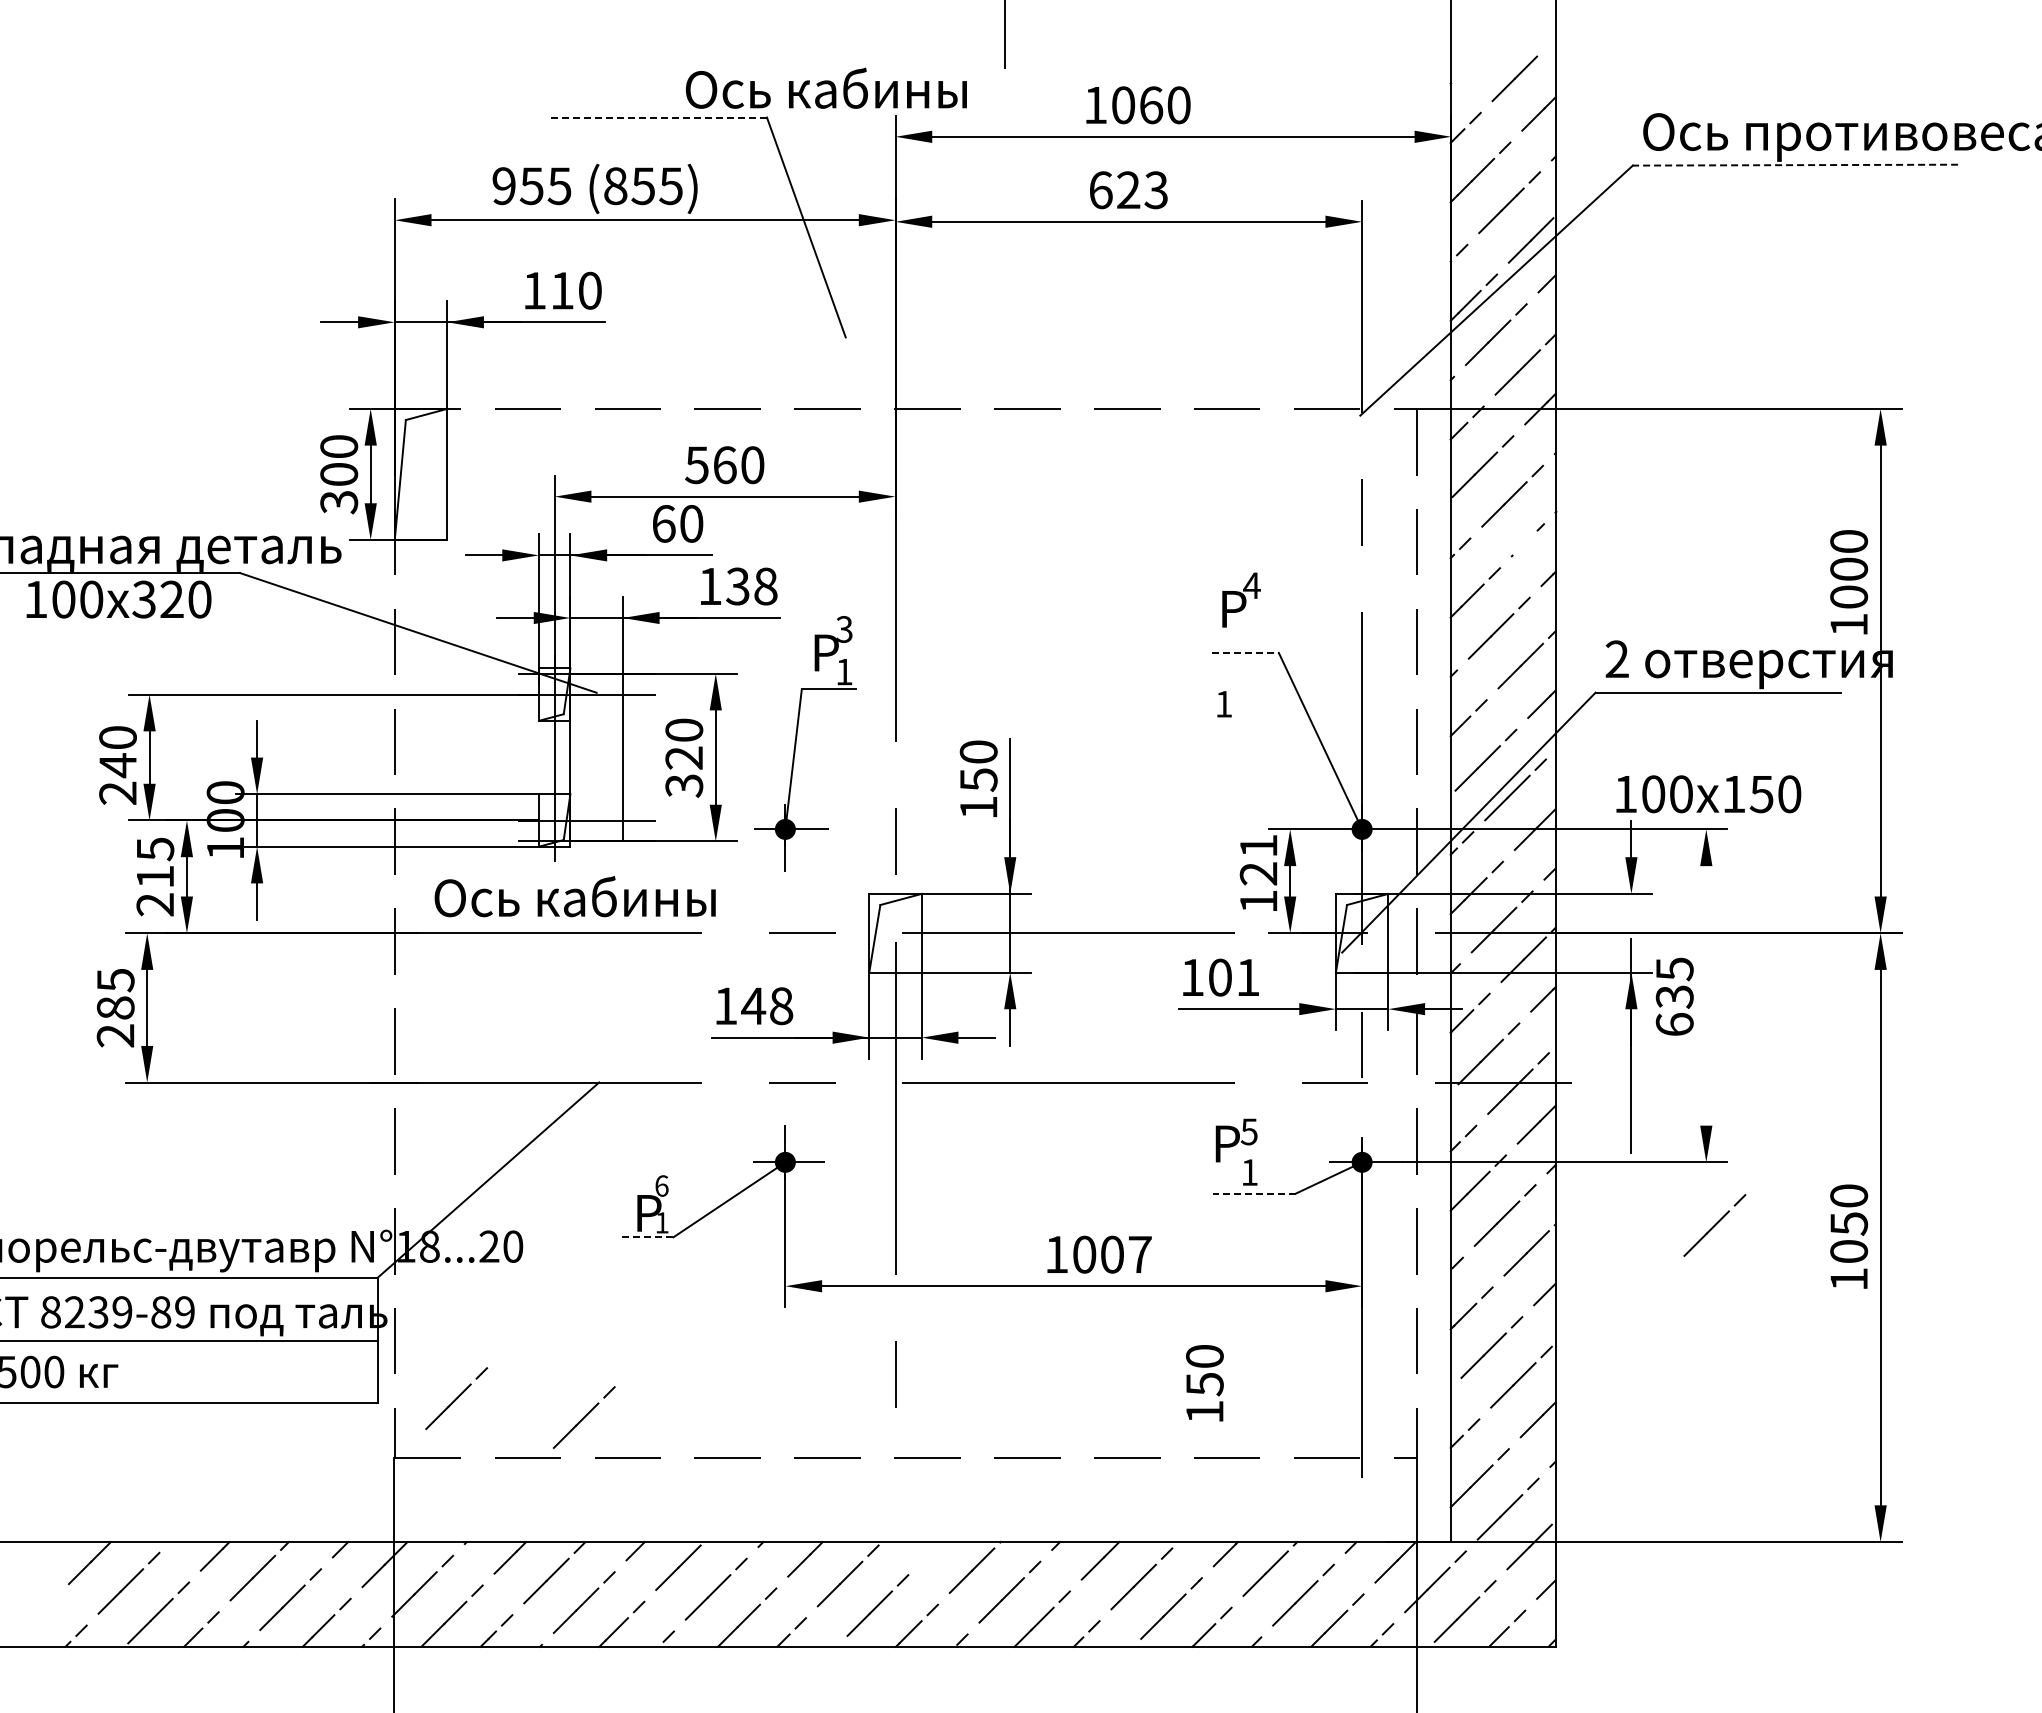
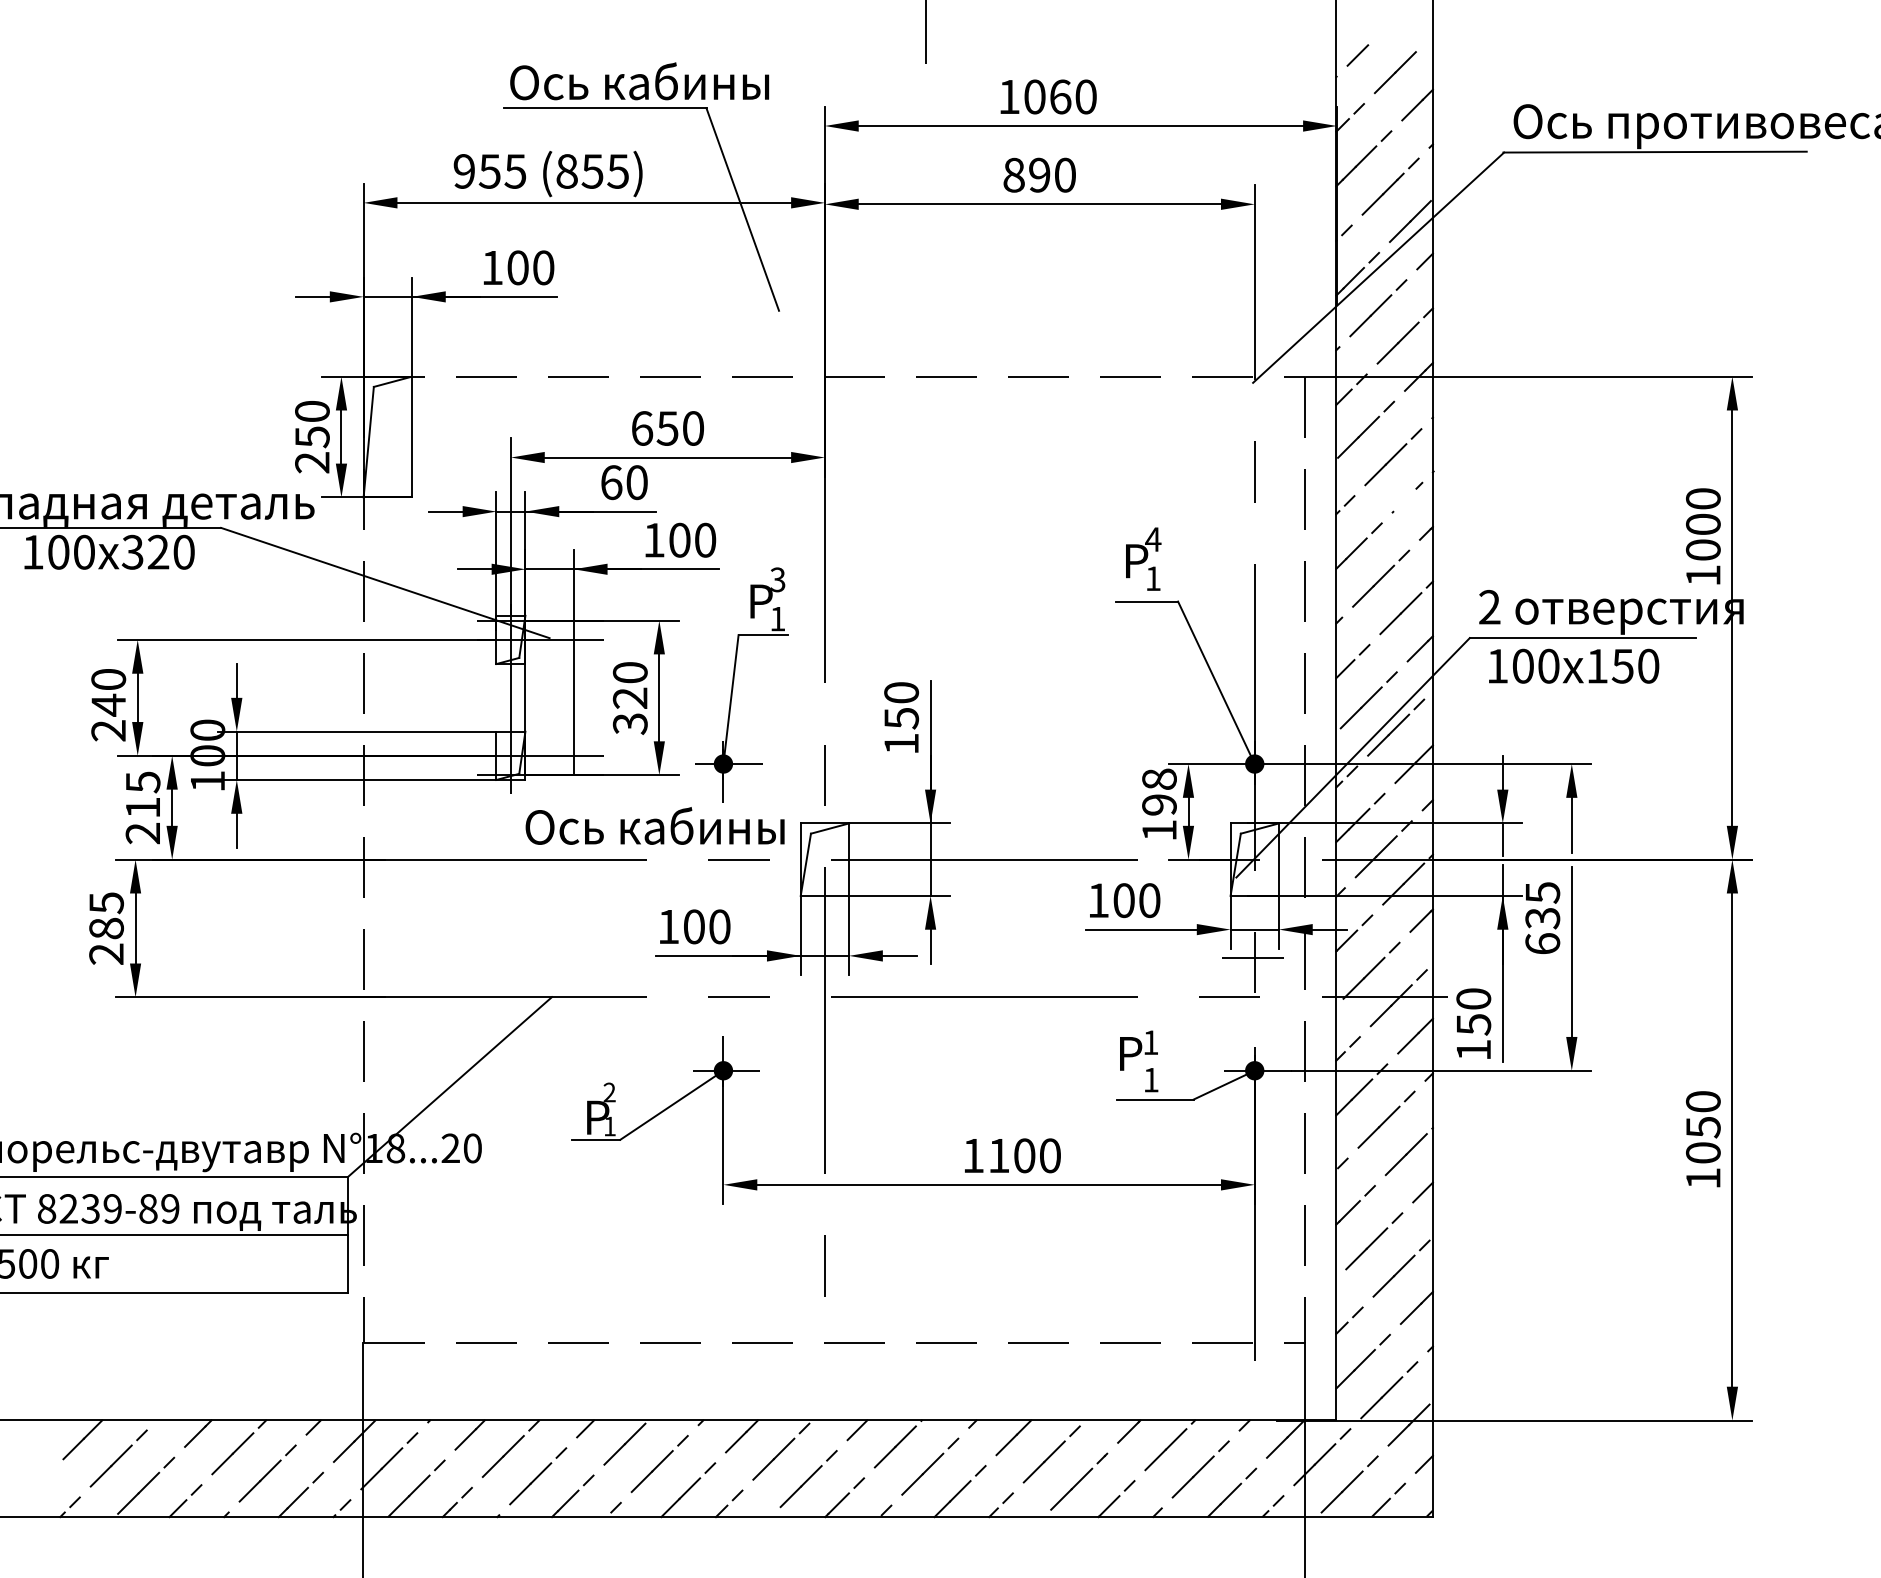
line: (1473, 60) -> (1357, 55), added
text: (825, 87) -> (638, 80), moved
line: (657, 117) -> (605, 108), dashed -> solid
line: (1796, 165) -> (1654, 152), dashed -> solid
text: (1128, 190) -> (1039, 175), 623 -> 890
text: (562, 290) -> (518, 267), 110 -> 100
text: (710, 465) -> (654, 428), 560 -> 650
text: (339, 488) -> (312, 449), 300 -> 250
text: (751, 586) -> (692, 540), 138 -> 100
line: (1245, 653) -> (1147, 601), dashed -> solid
text: (1224, 704) -> (1153, 578), moved
text: (1708, 794) -> (1573, 666), moved
text: (1258, 859) -> (1159, 791), 121 -> 198
line: (1706, 895) -> (1571, 824), added
text: (574, 896) -> (654, 825), moved
line: (1631, 911) -> (1502, 839), added
text: (1248, 977) -> (1150, 900), 101 -> 100
text: (767, 1006) -> (706, 927), 148 -> 100
line: (1706, 1032) -> (1571, 951), added
line: (1360, 1039) -> (1253, 957), added
text: (1248, 1131) -> (1150, 1042), 5 -> 1
text: (661, 1185) -> (609, 1092), 6 -> 2
line: (1254, 1193) -> (1155, 1099), dashed -> solid
line: (1714, 1225) -> (1579, 1128), removed
line: (646, 1237) -> (595, 1139), dashed -> solid
text: (1112, 1254) -> (1024, 1155), 1007 -> 1100
text: (1204, 1383) -> (1473, 1023), moved
line: (456, 1398) -> (420, 1288), removed
line: (583, 1417) -> (537, 1305), removed
line: (930, 1552) -> (857, 1430), added

